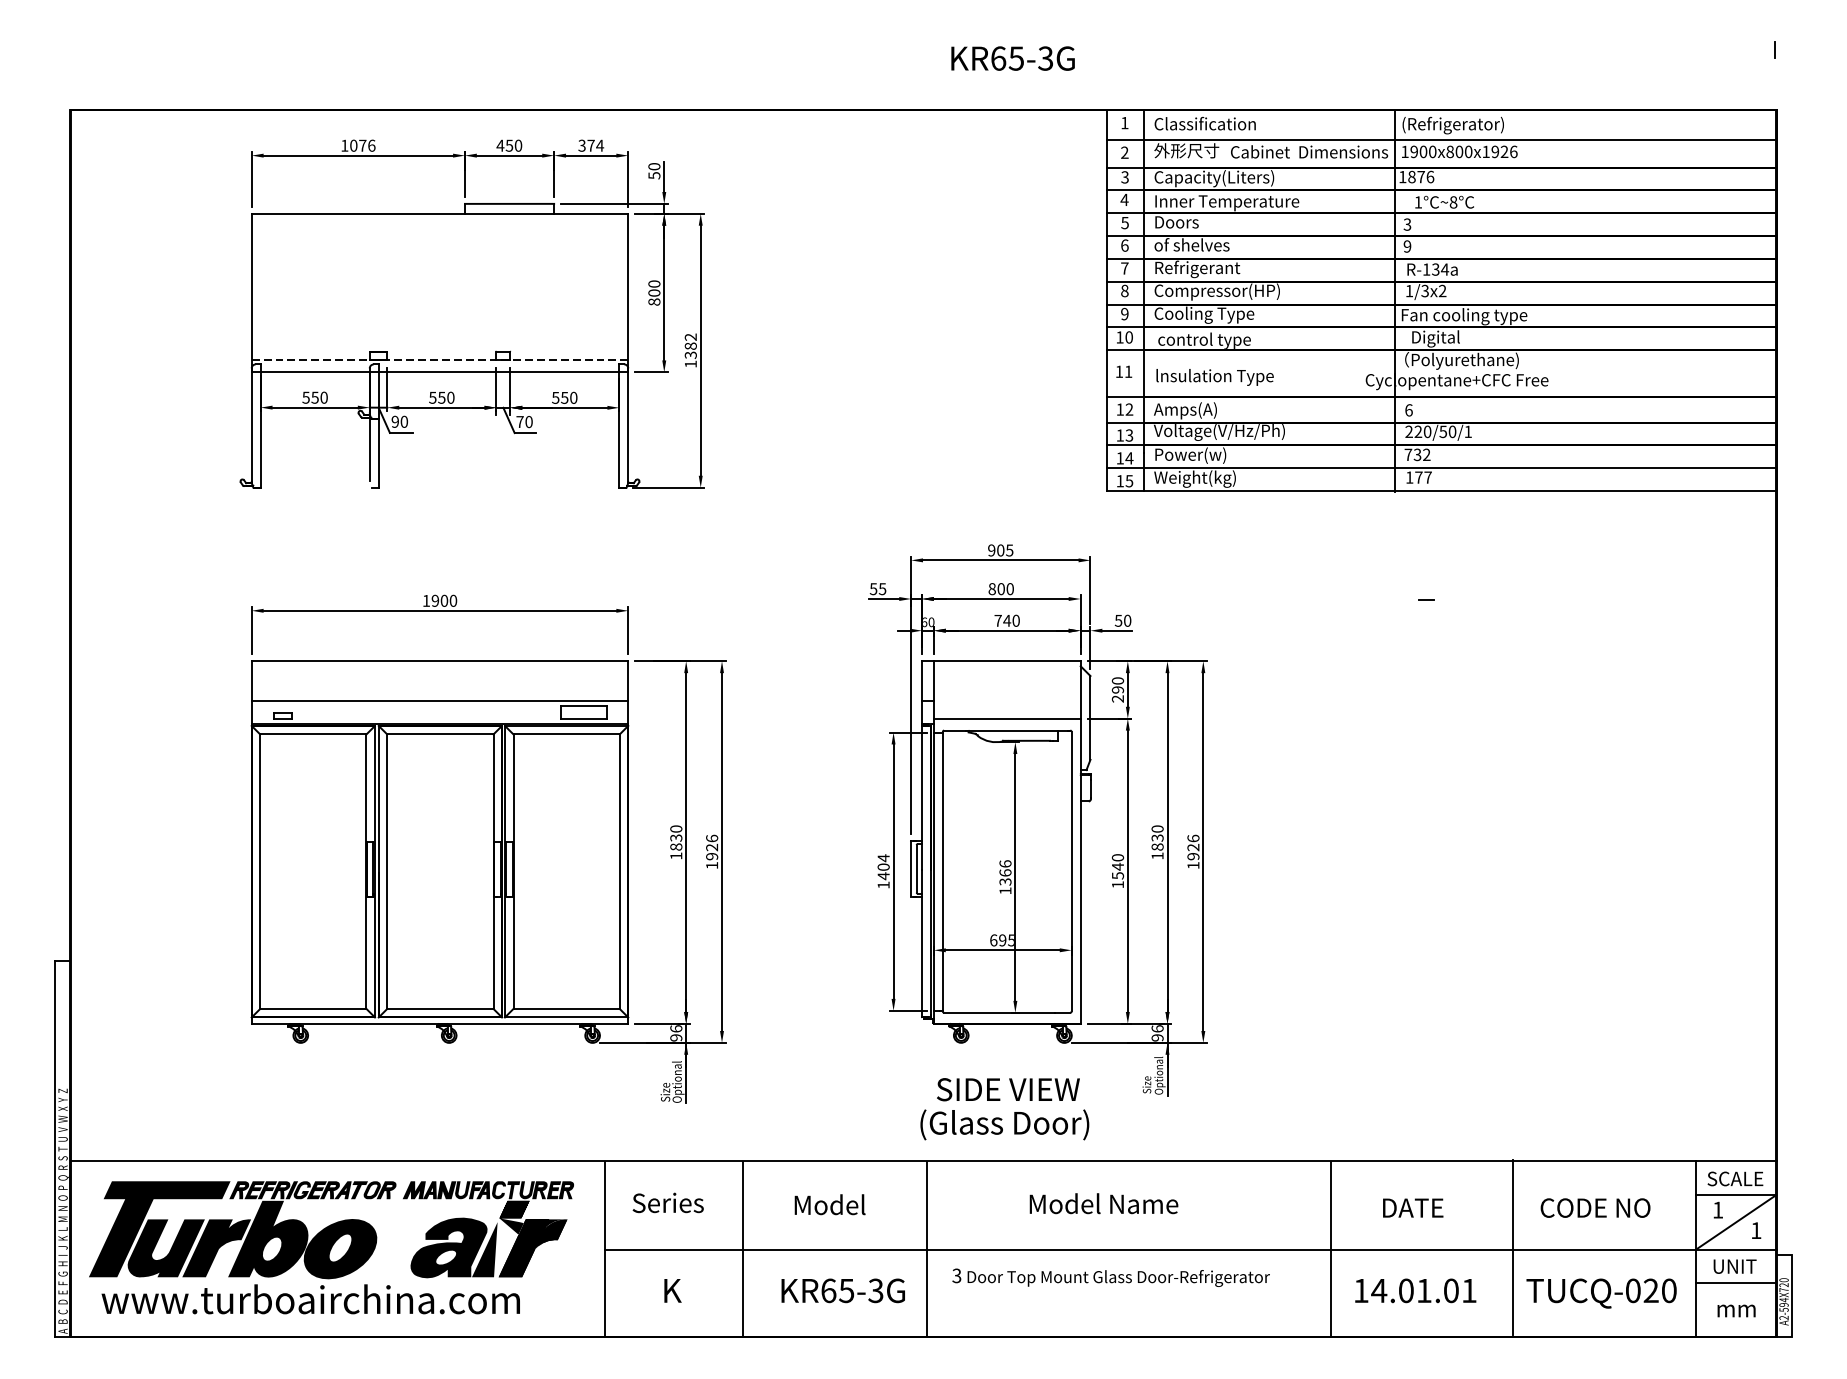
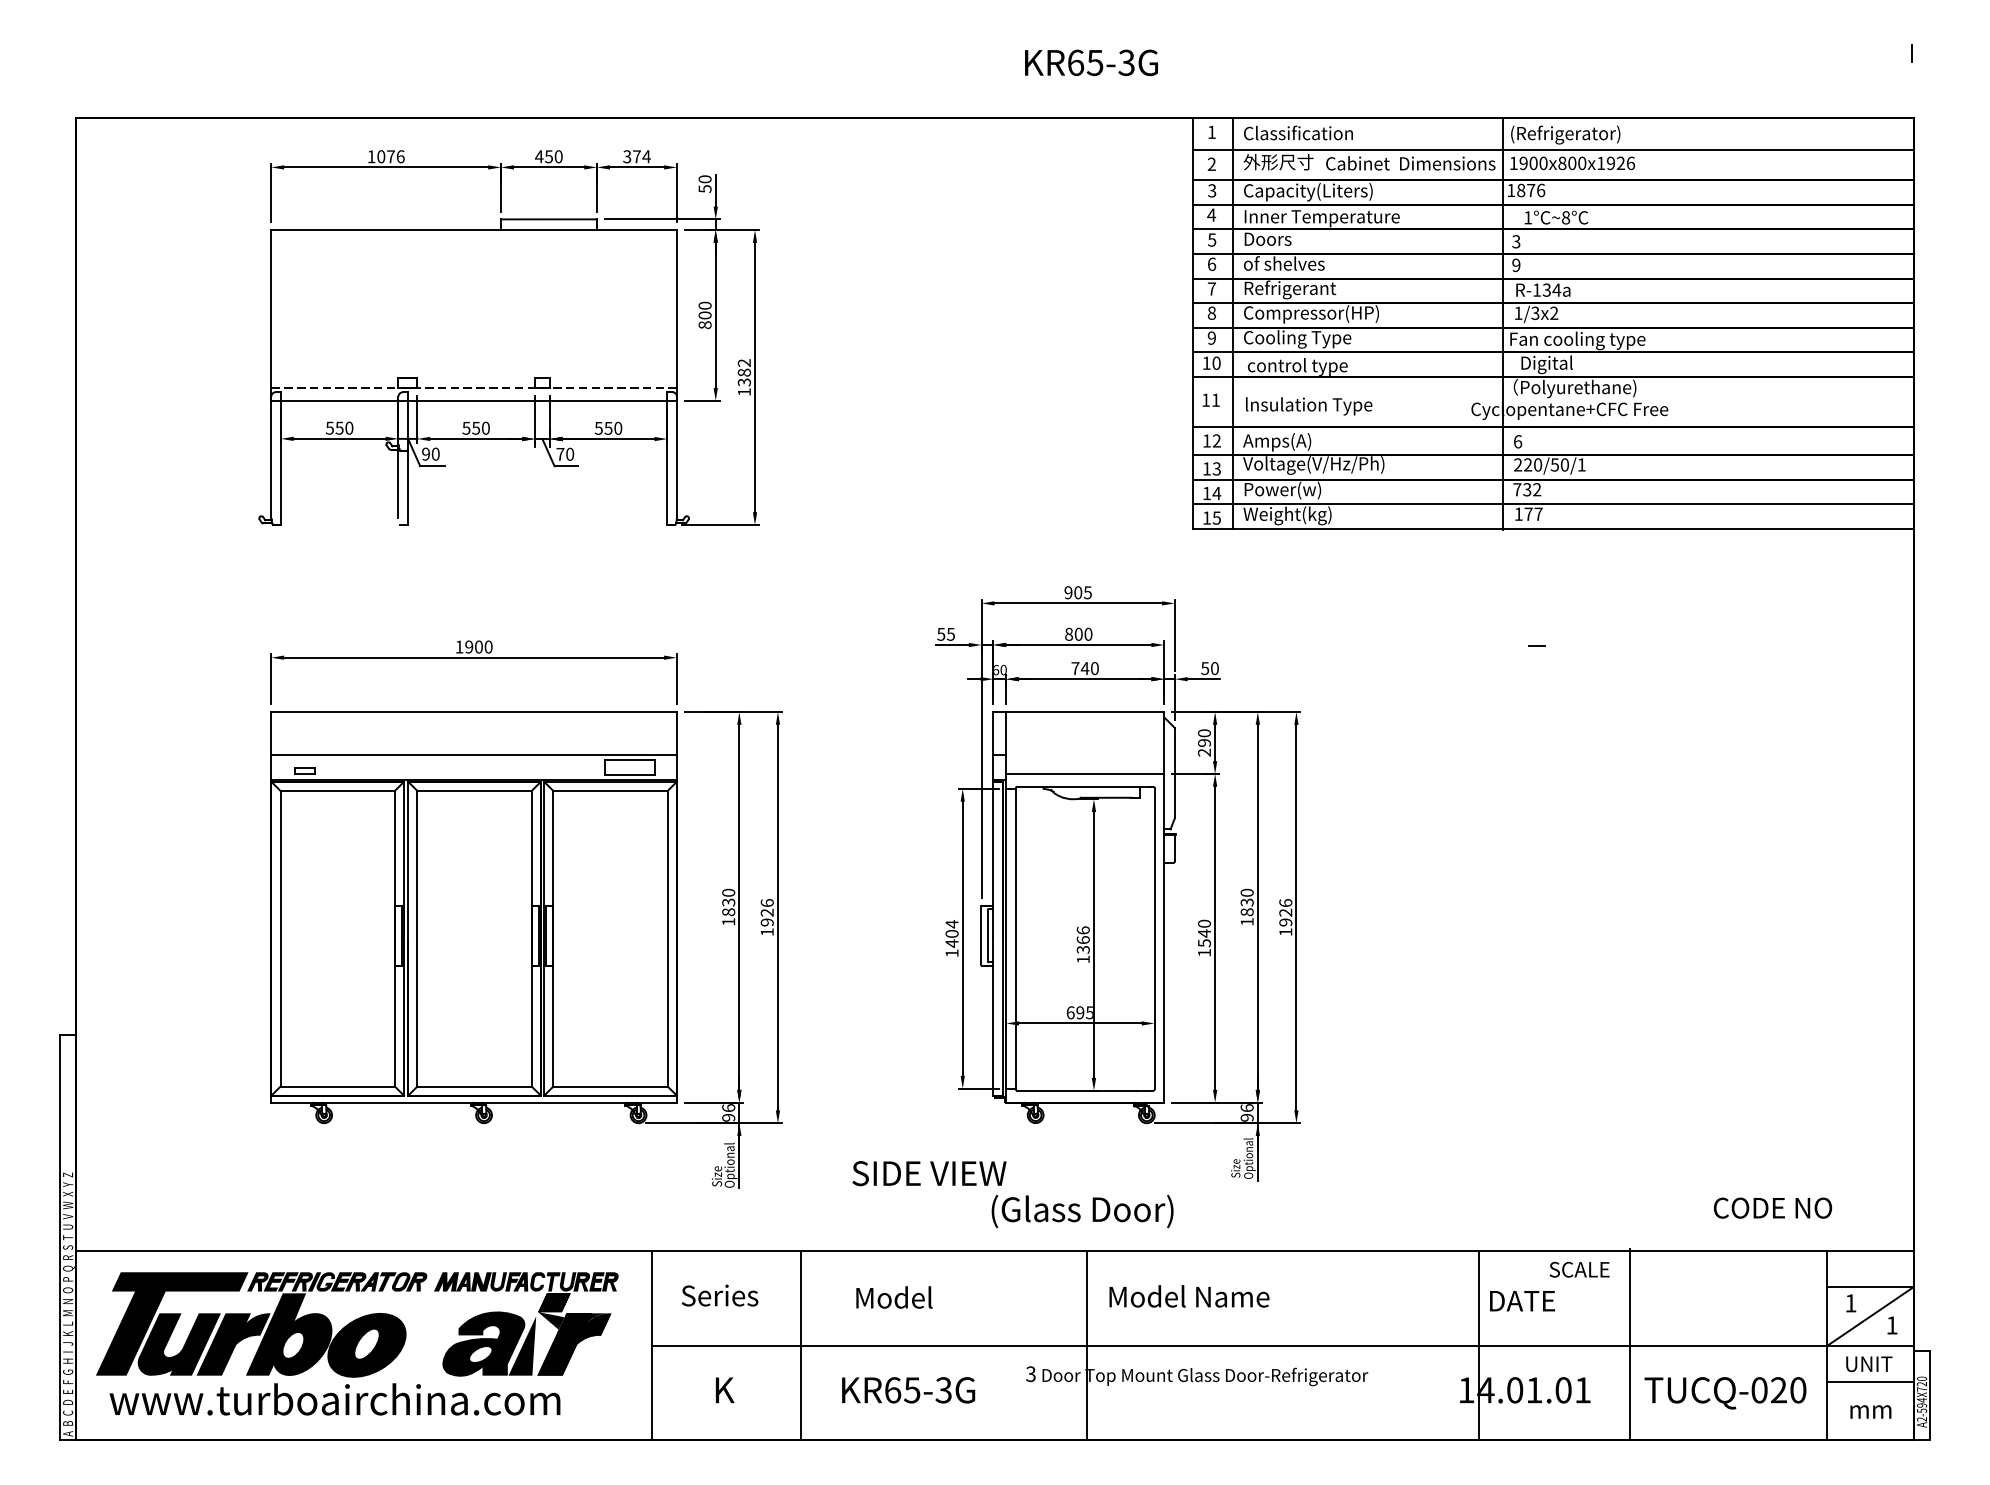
text: (1008, 1089) -> (929, 1173), moved
text: (1735, 1178) -> (1579, 1269), moved
text: (1596, 1207) -> (1773, 1207), moved
line: (926, 1249) -> (1086, 1345), moved
line: (1330, 1249) -> (1478, 1345), moved

